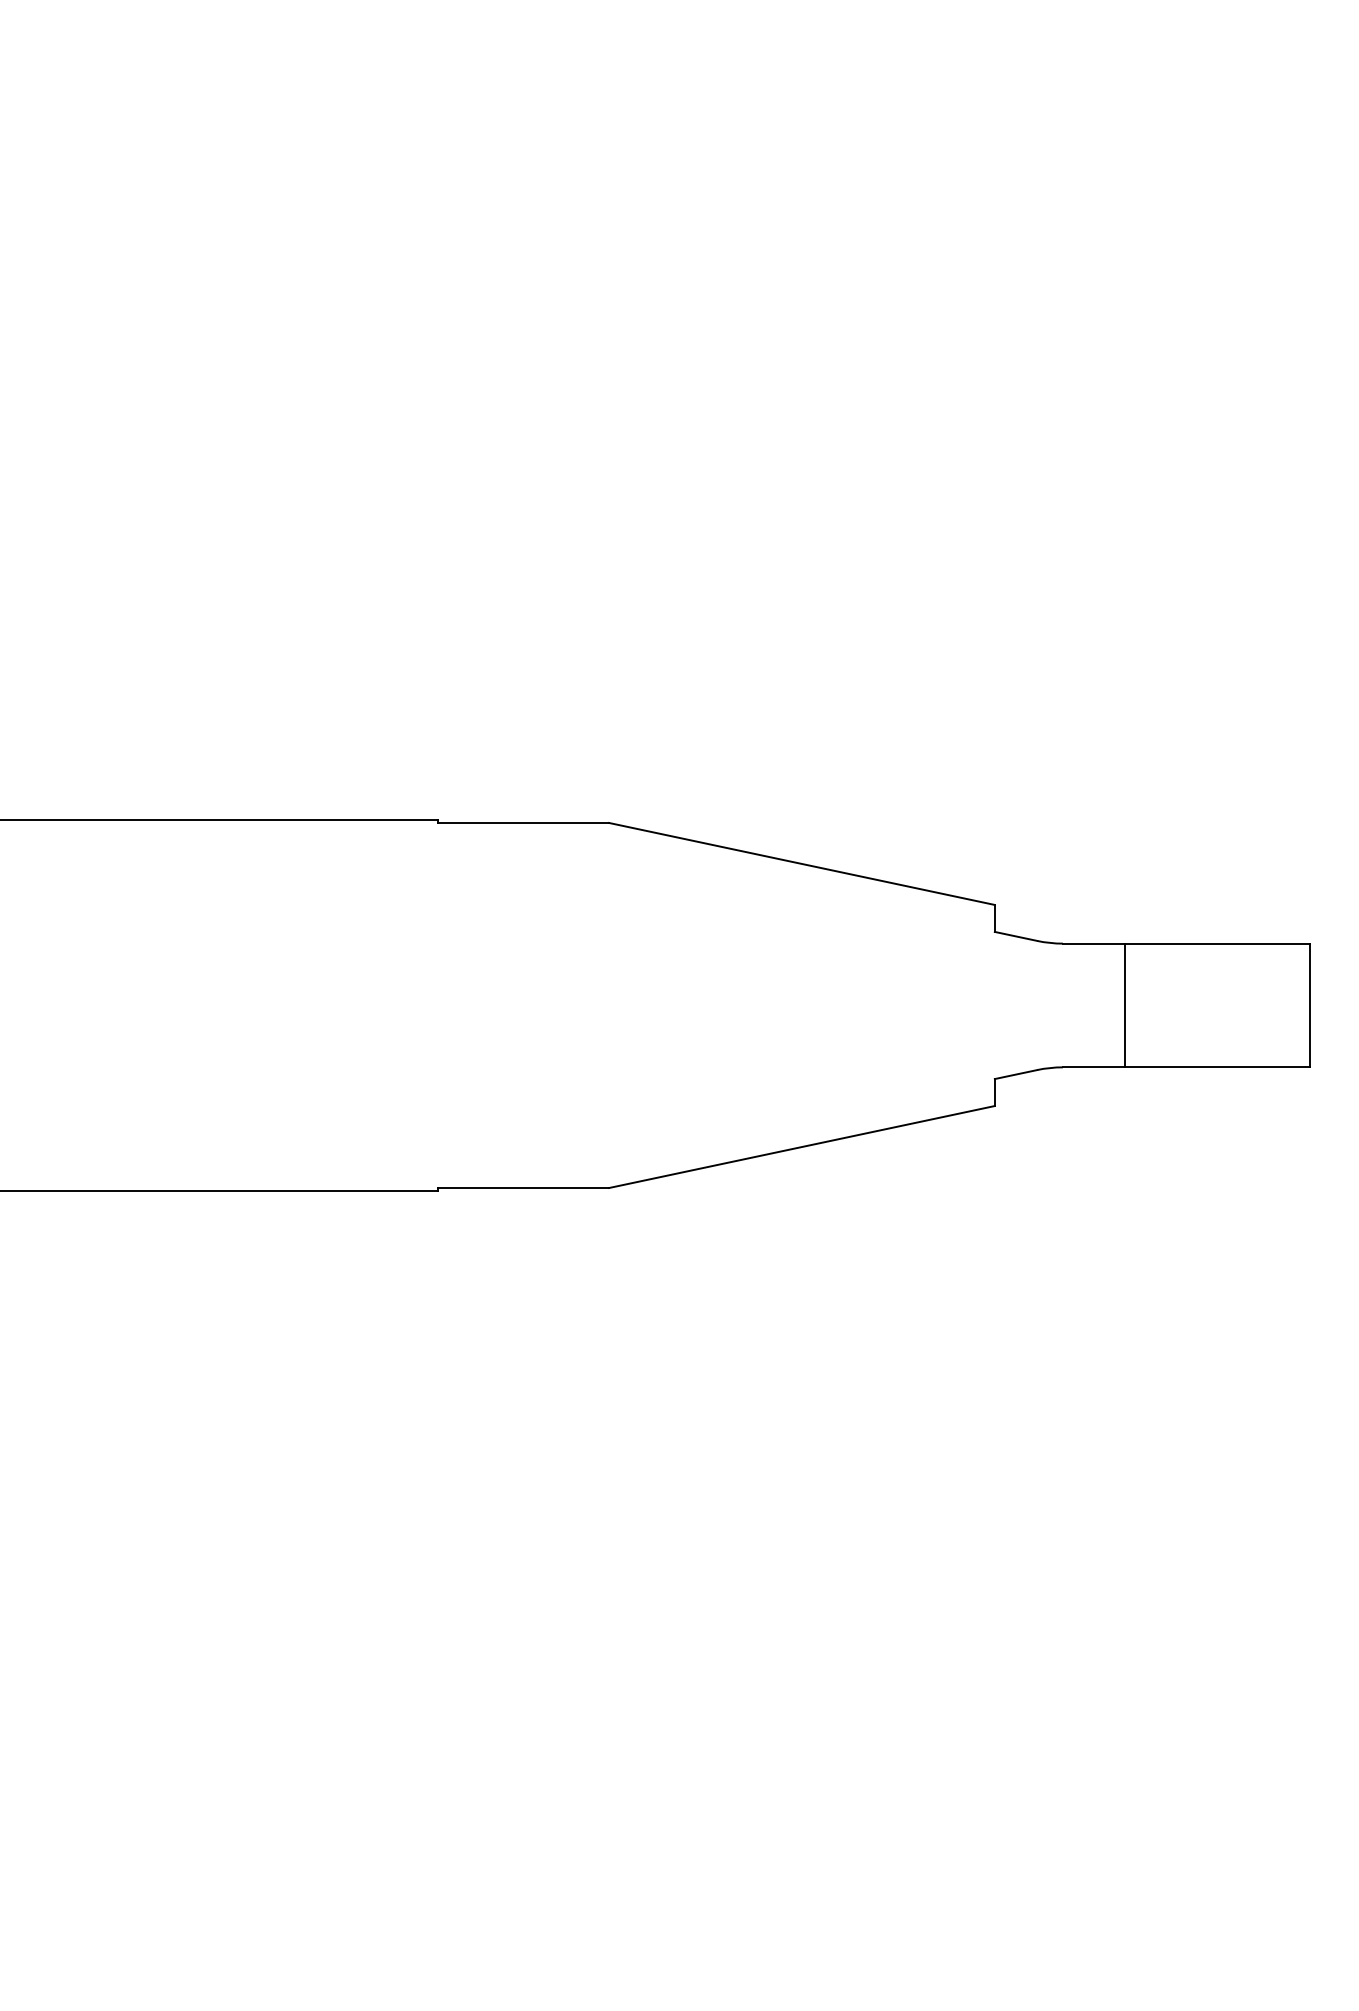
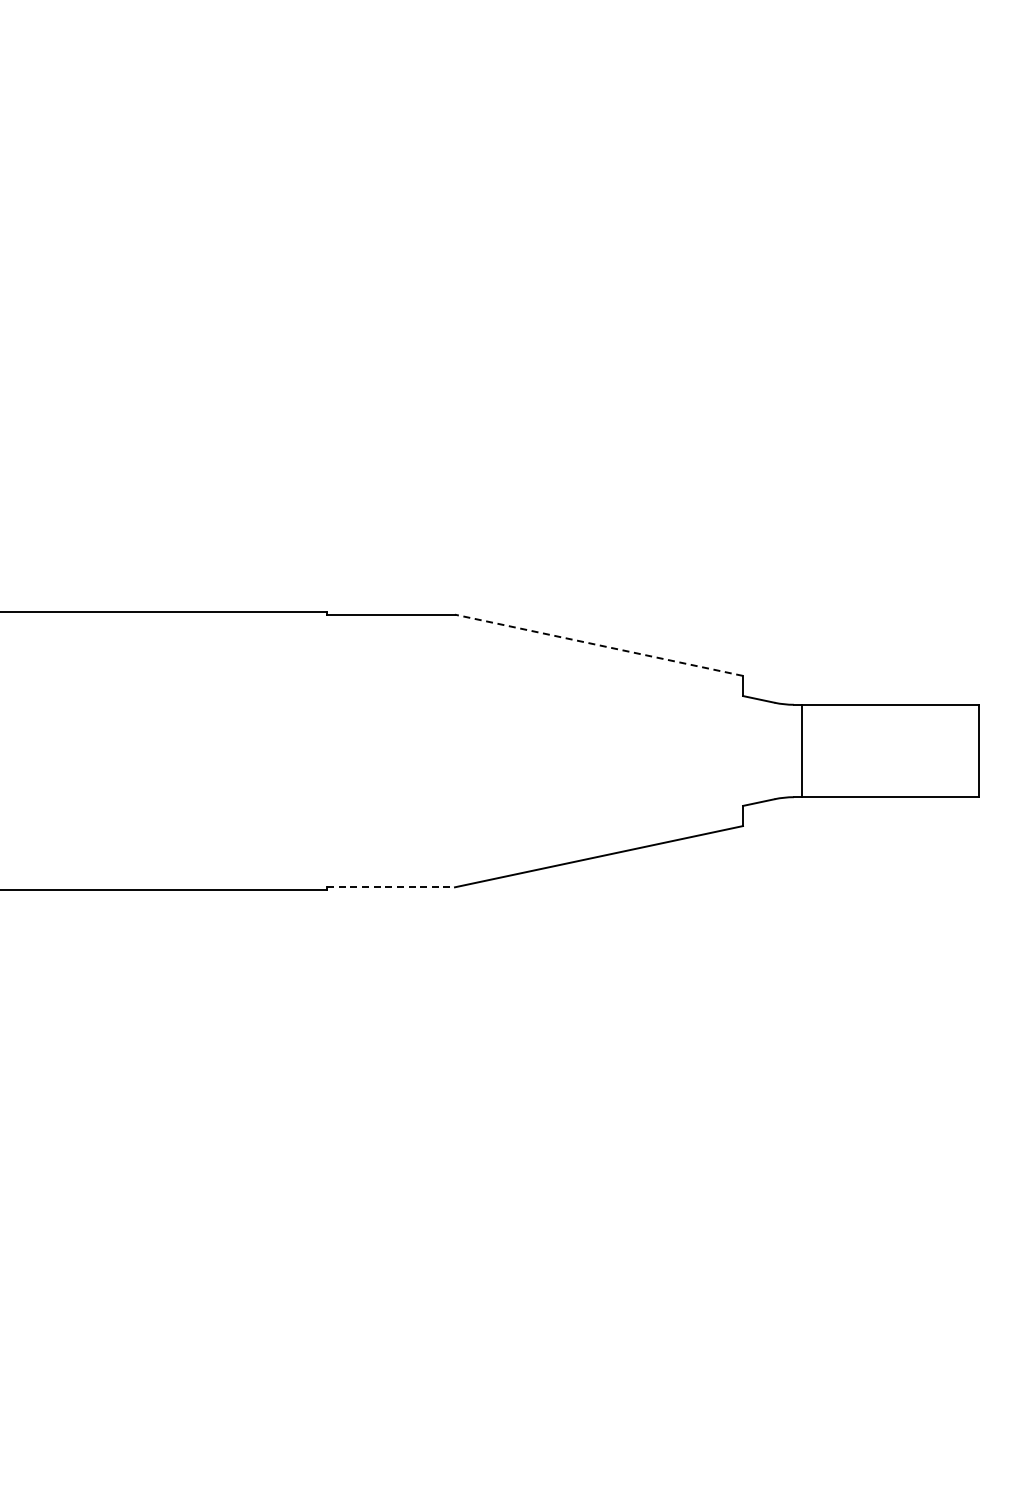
line: (801, 864) -> (598, 645), solid -> dashed
line: (1125, 1004) -> (802, 750), moved
line: (524, 1188) -> (391, 887), solid -> dashed

